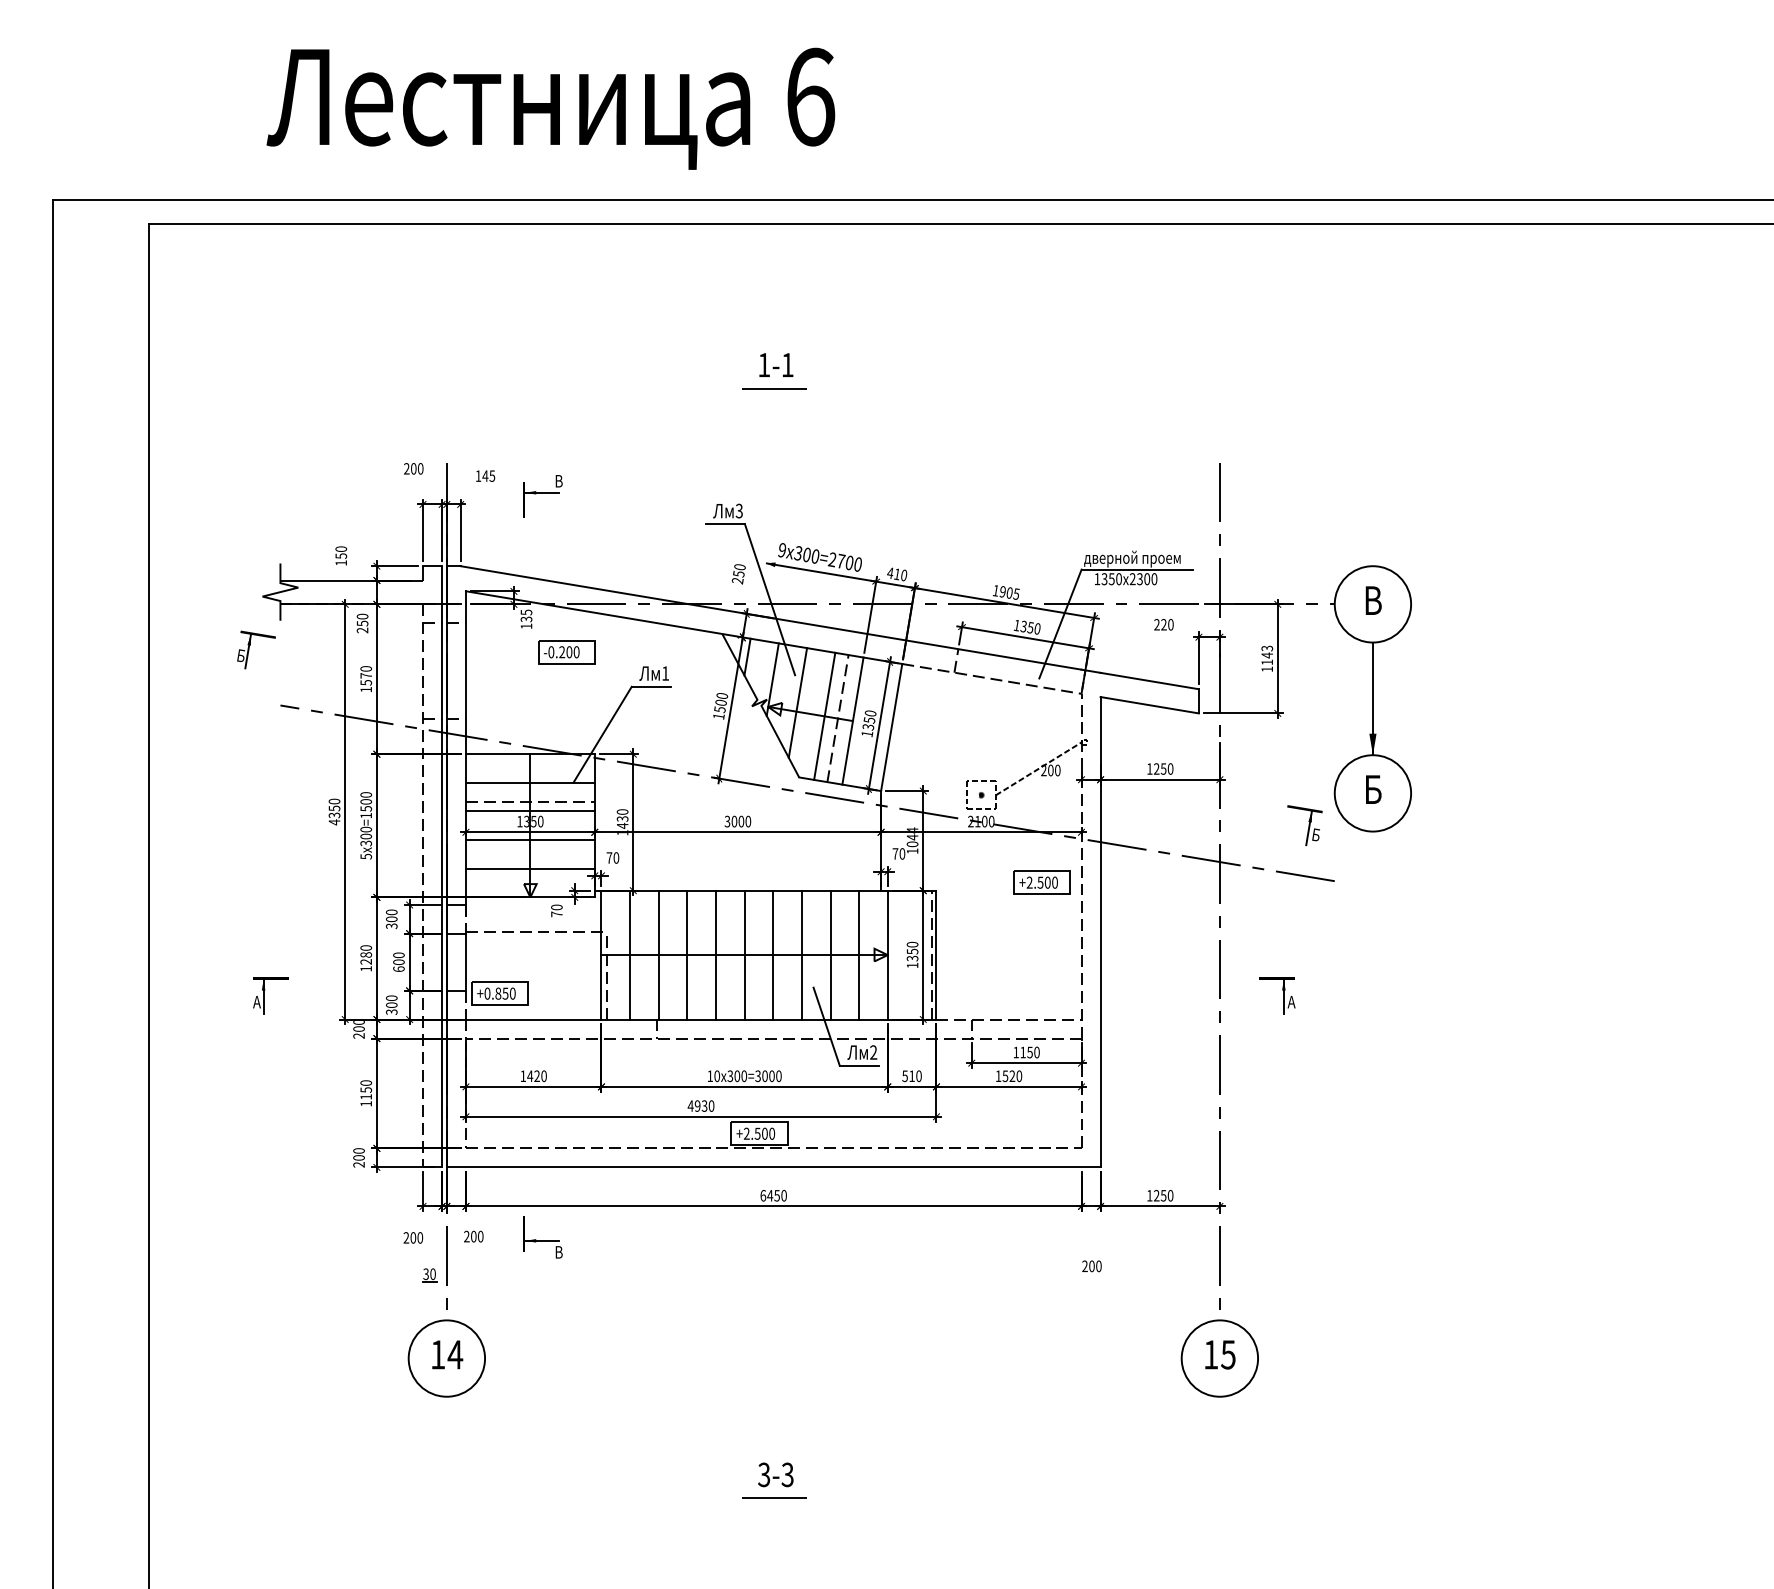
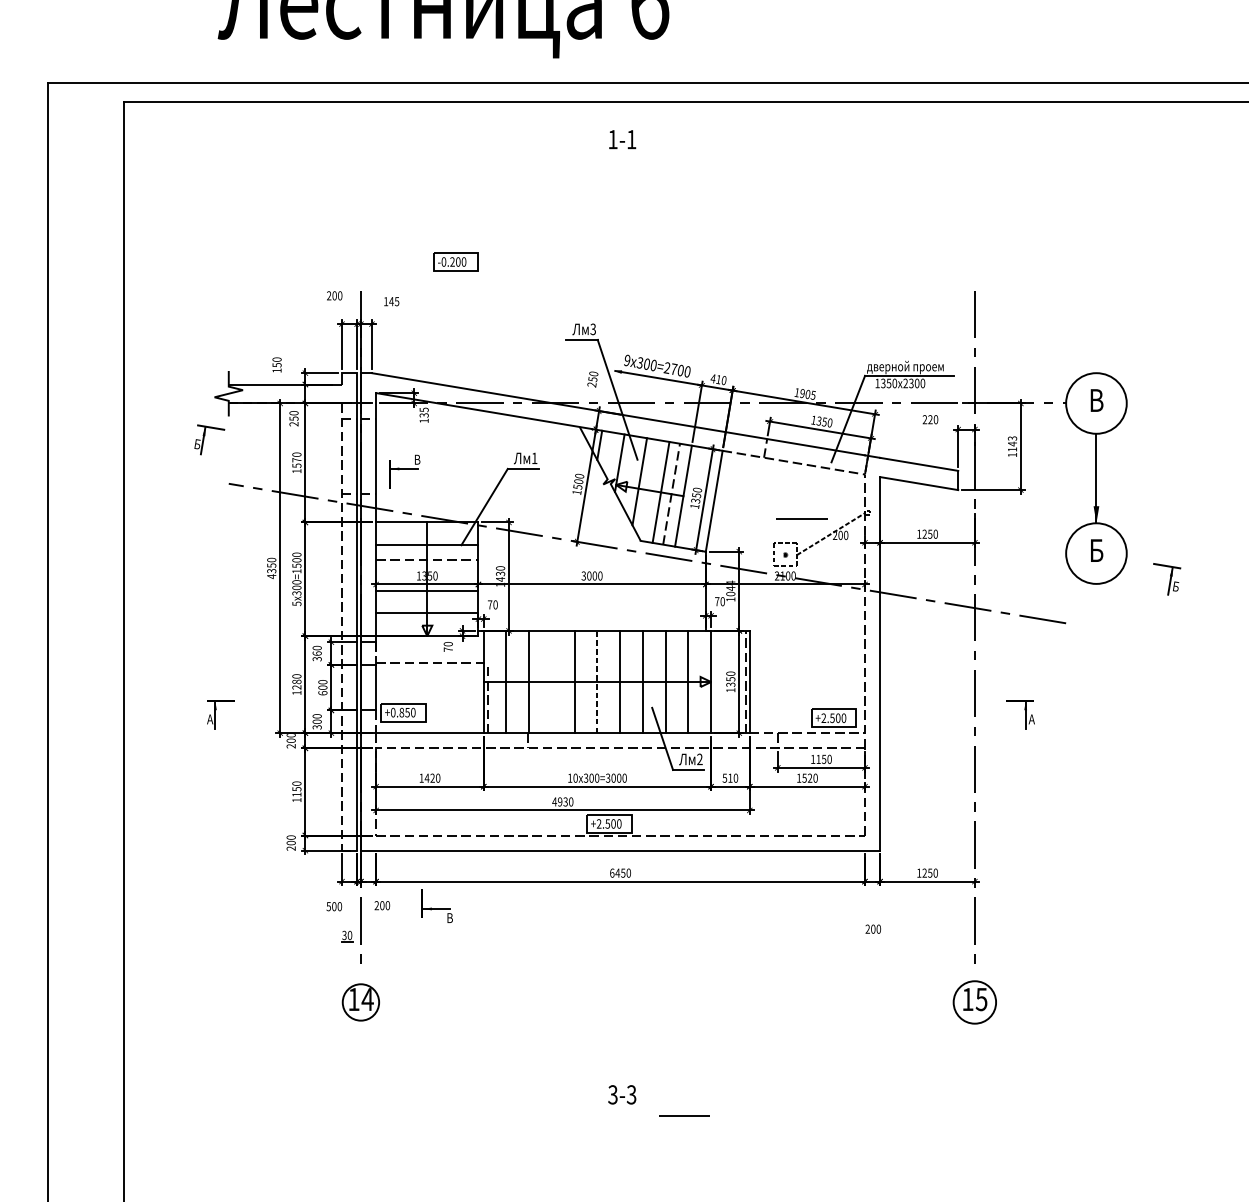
text: (776, 364) -> (622, 139), moved
line: (774, 388) -> (802, 518), moved
part: (542, 496) -> (404, 471), moved
part: (566, 652) -> (455, 262), moved
line: (529, 811) -> (426, 567), removed
part: (1304, 825) -> (1166, 579), moved
part: (1041, 882) -> (833, 718), moved
text: (391, 919) -> (316, 653), 300 -> 360
line: (687, 954) -> (552, 681), removed
line: (744, 954) -> (597, 681), solid -> dashed
text: (406, 1237) -> (328, 906), 200 -> 500
circle: (446, 1358) -> (360, 1002), size x0.6
circle: (1219, 1358) -> (974, 1002), size x0.7
line: (774, 1497) -> (684, 1115), moved

